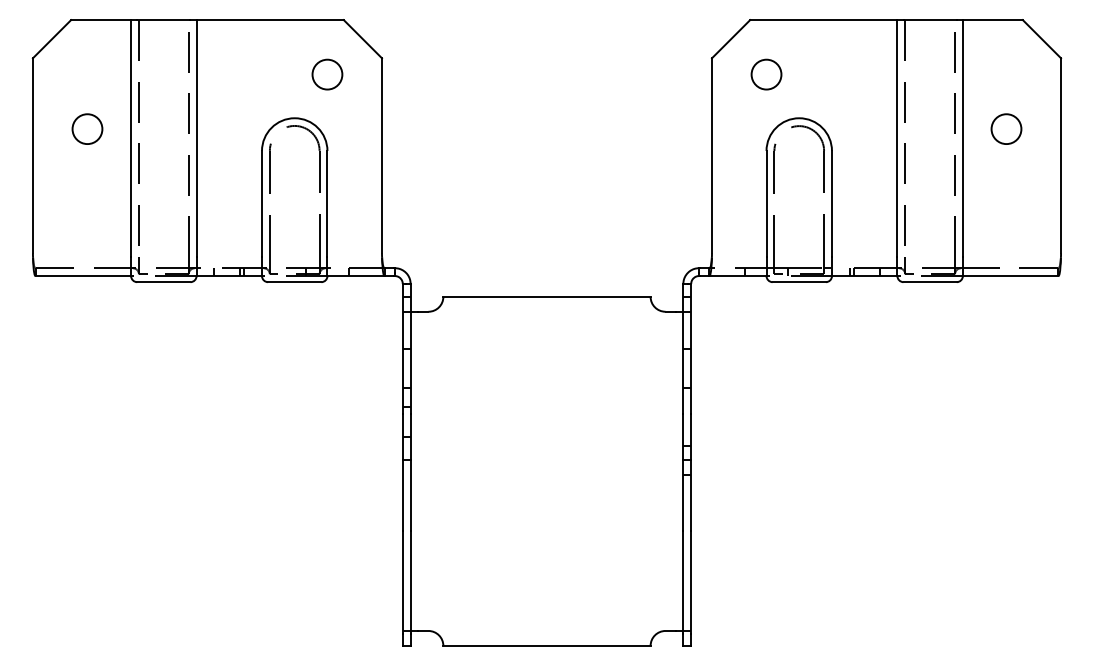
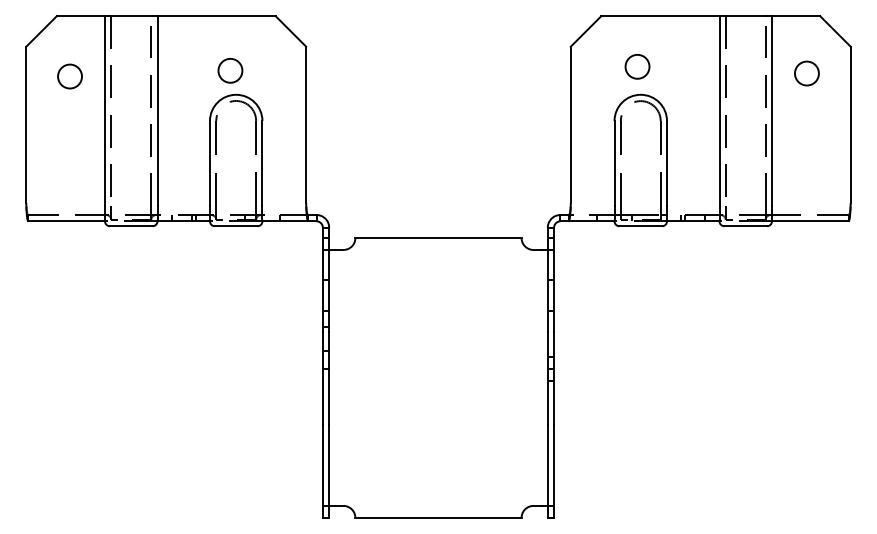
circle: (327, 74) -> (230, 70), moved
circle: (766, 74) -> (637, 66), moved
circle: (86, 129) -> (69, 76), moved
circle: (1005, 129) -> (806, 73), moved

